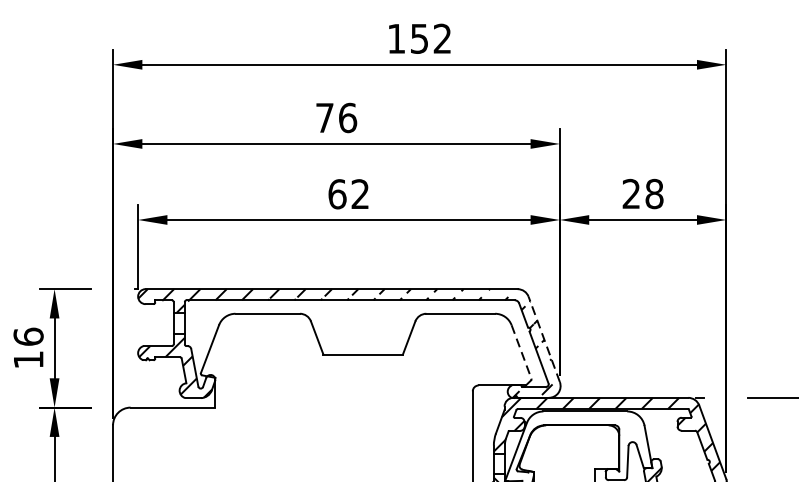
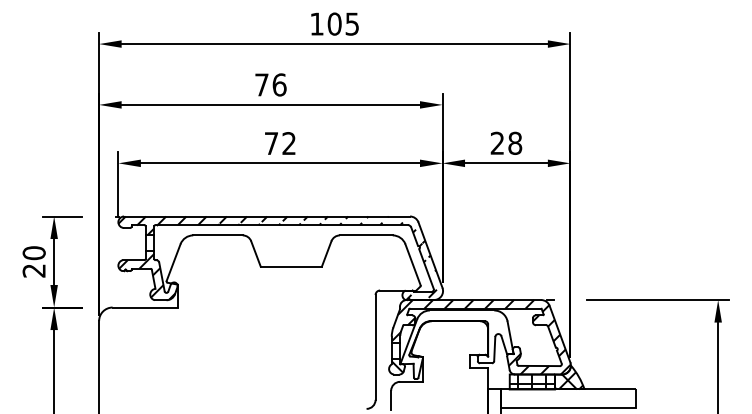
text: (429, 38) -> (342, 23), 152 -> 105
text: (337, 194) -> (271, 143), 62 -> 72
line: (544, 339) -> (430, 255), dashed -> solid
text: (27, 347) -> (33, 261), 16 -> 20
line: (522, 351) -> (413, 264), dashed -> solid

